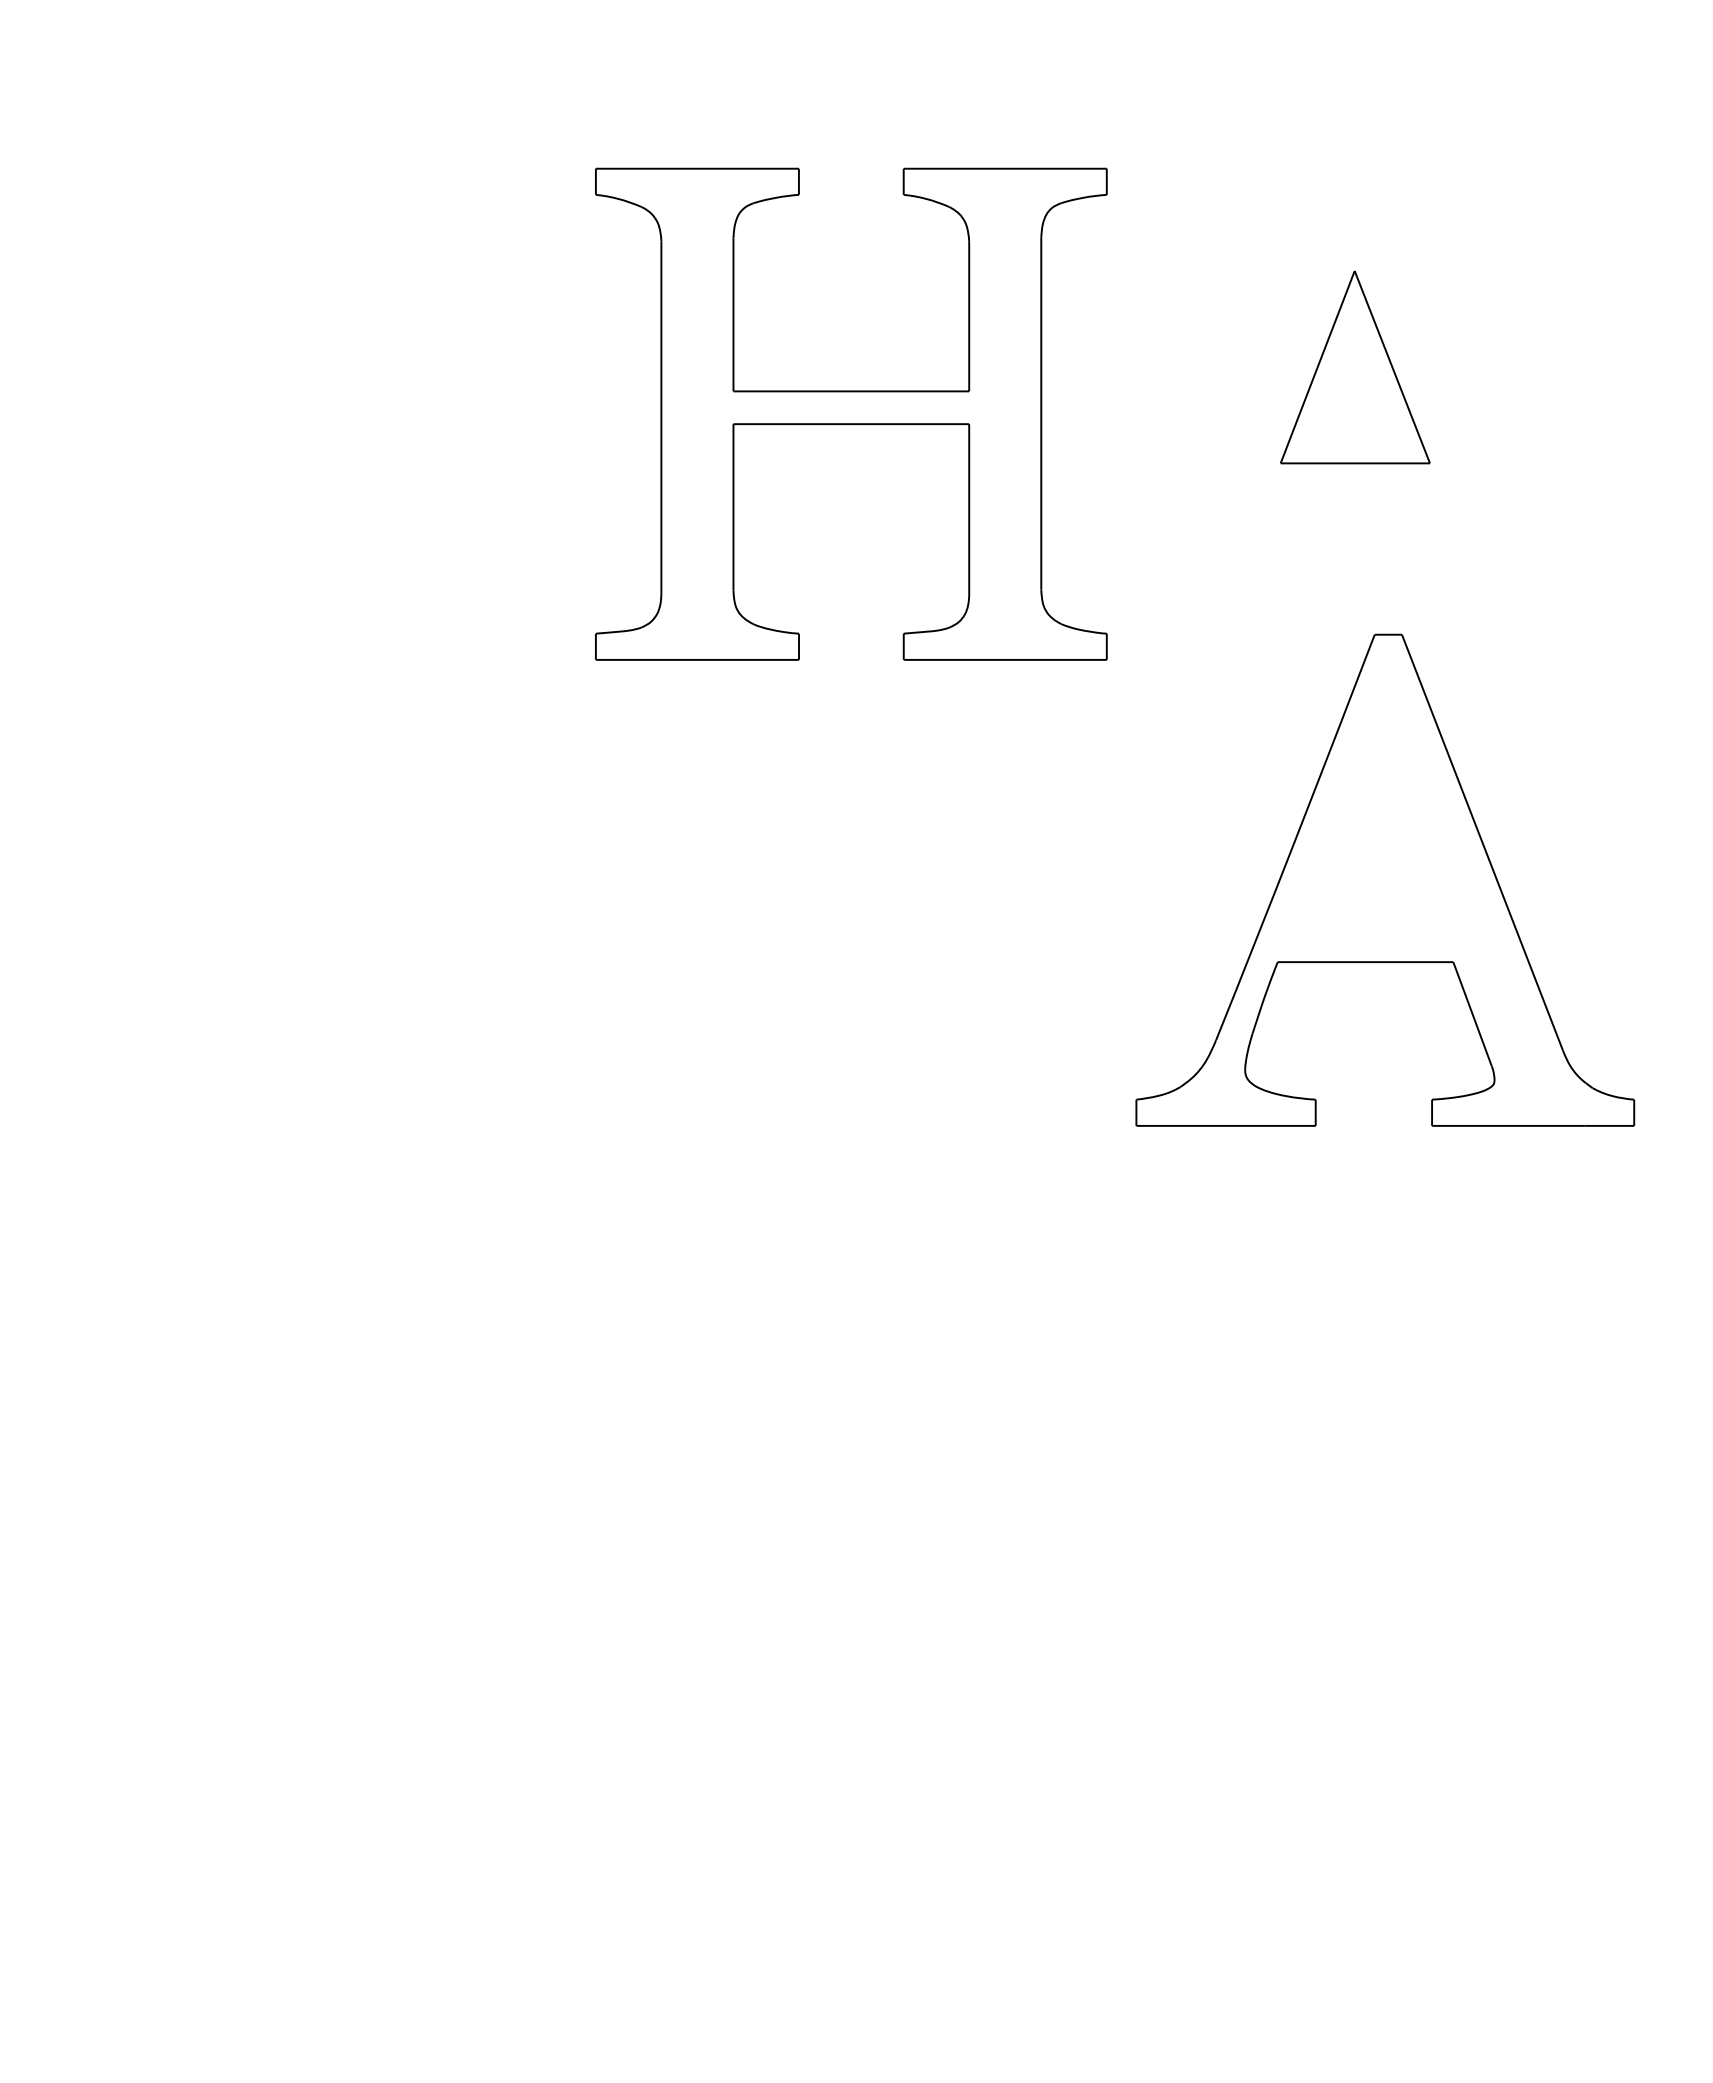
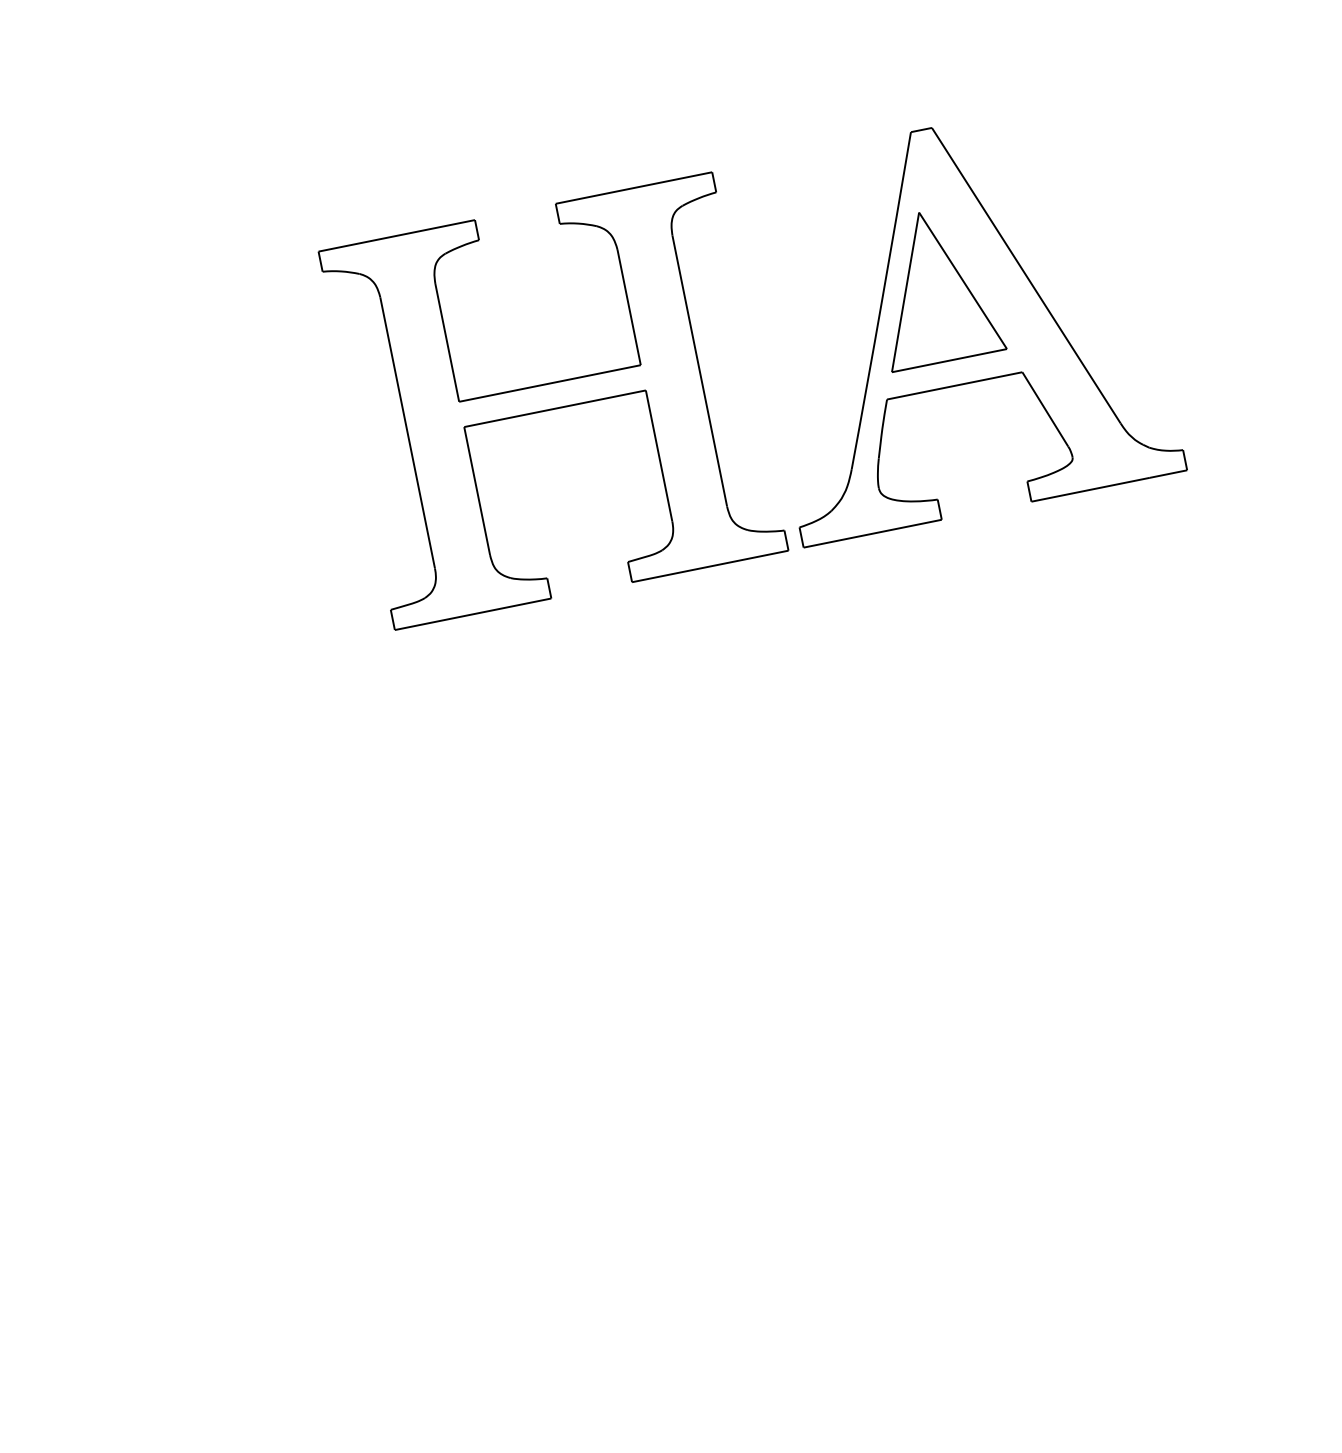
part: (1385, 879) -> (957, 319), moved

